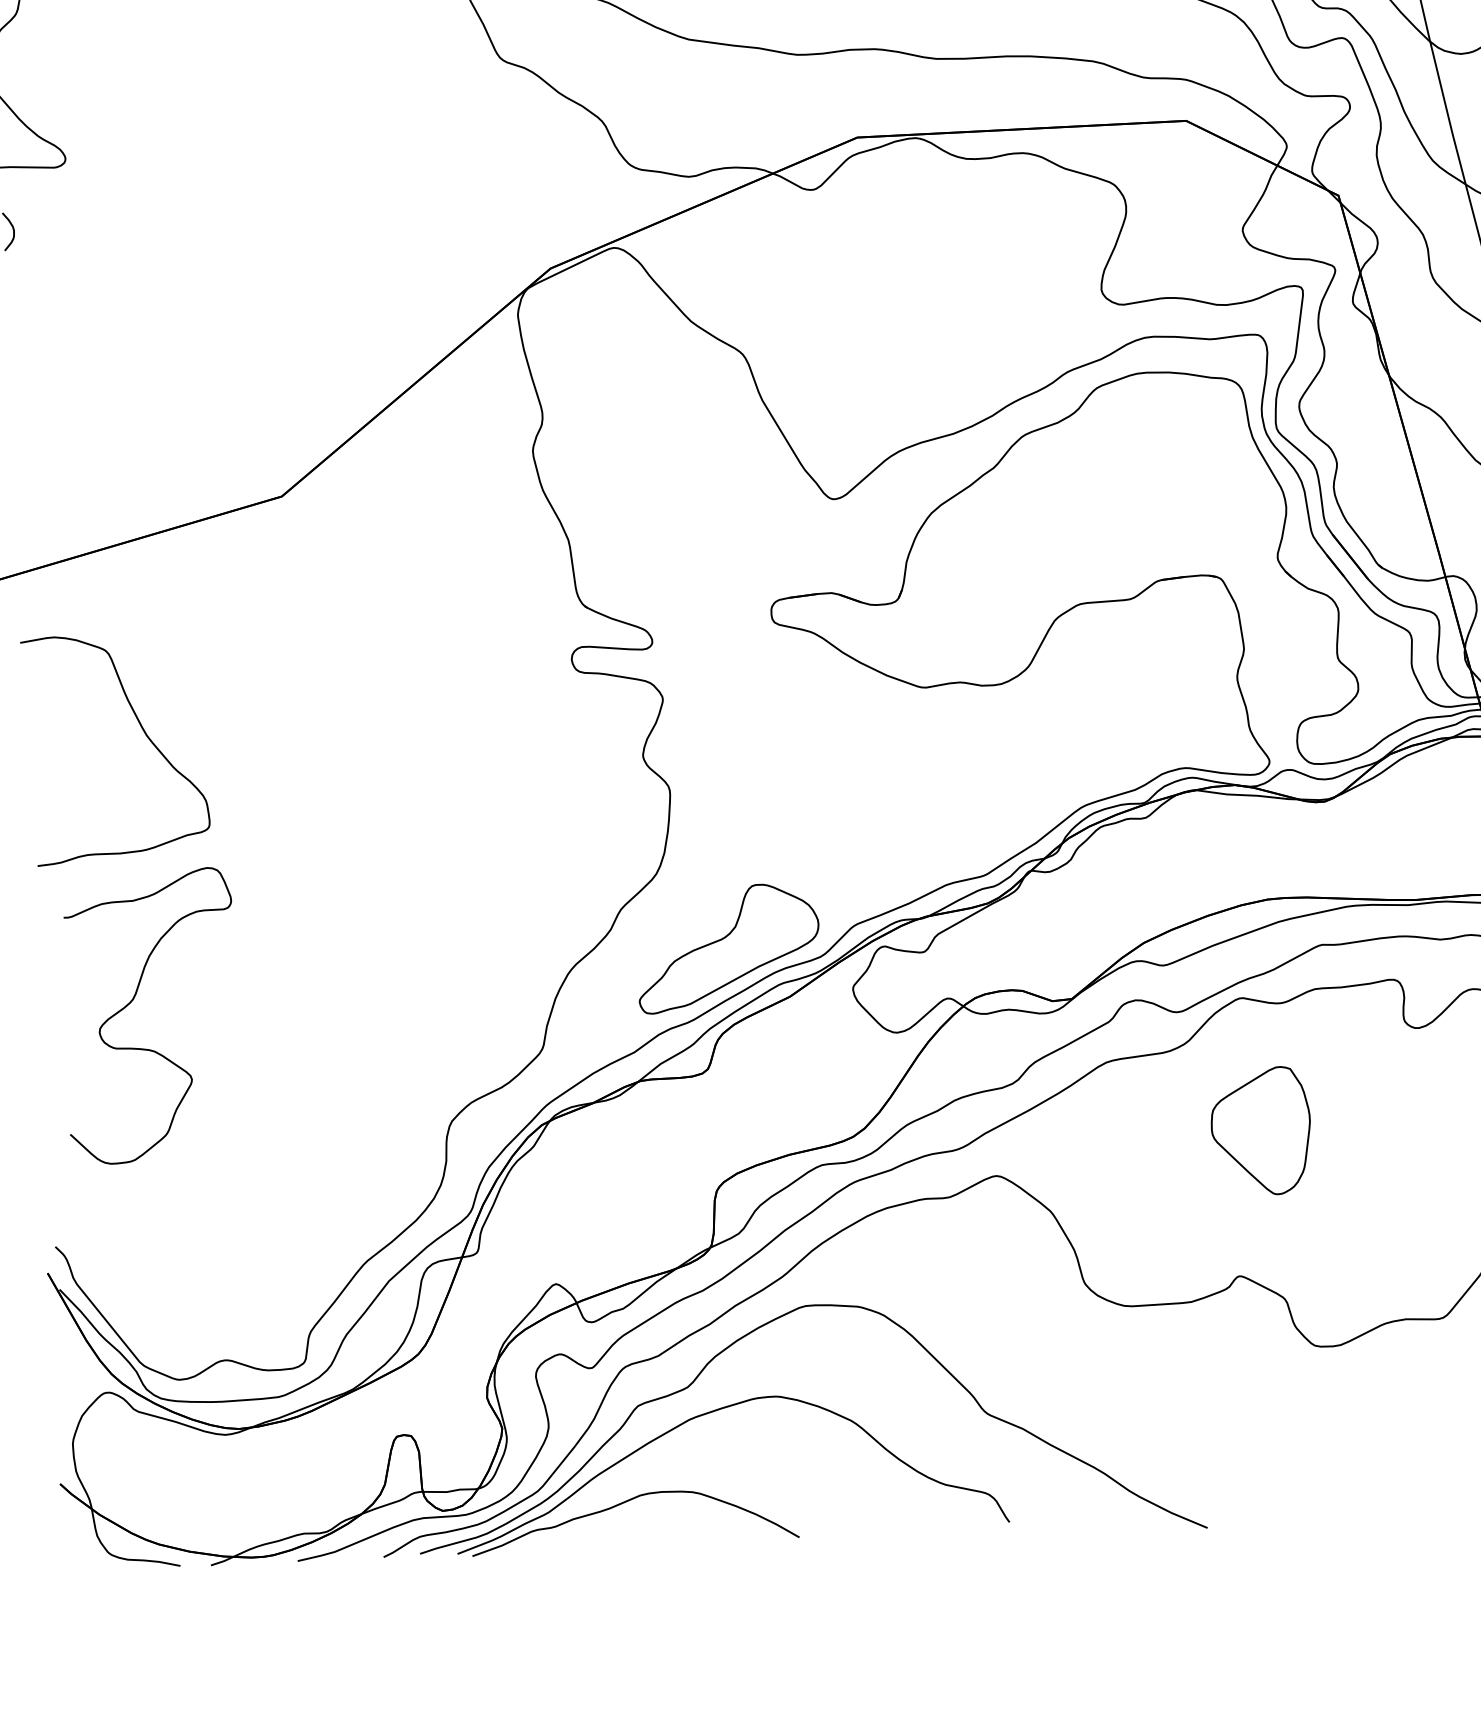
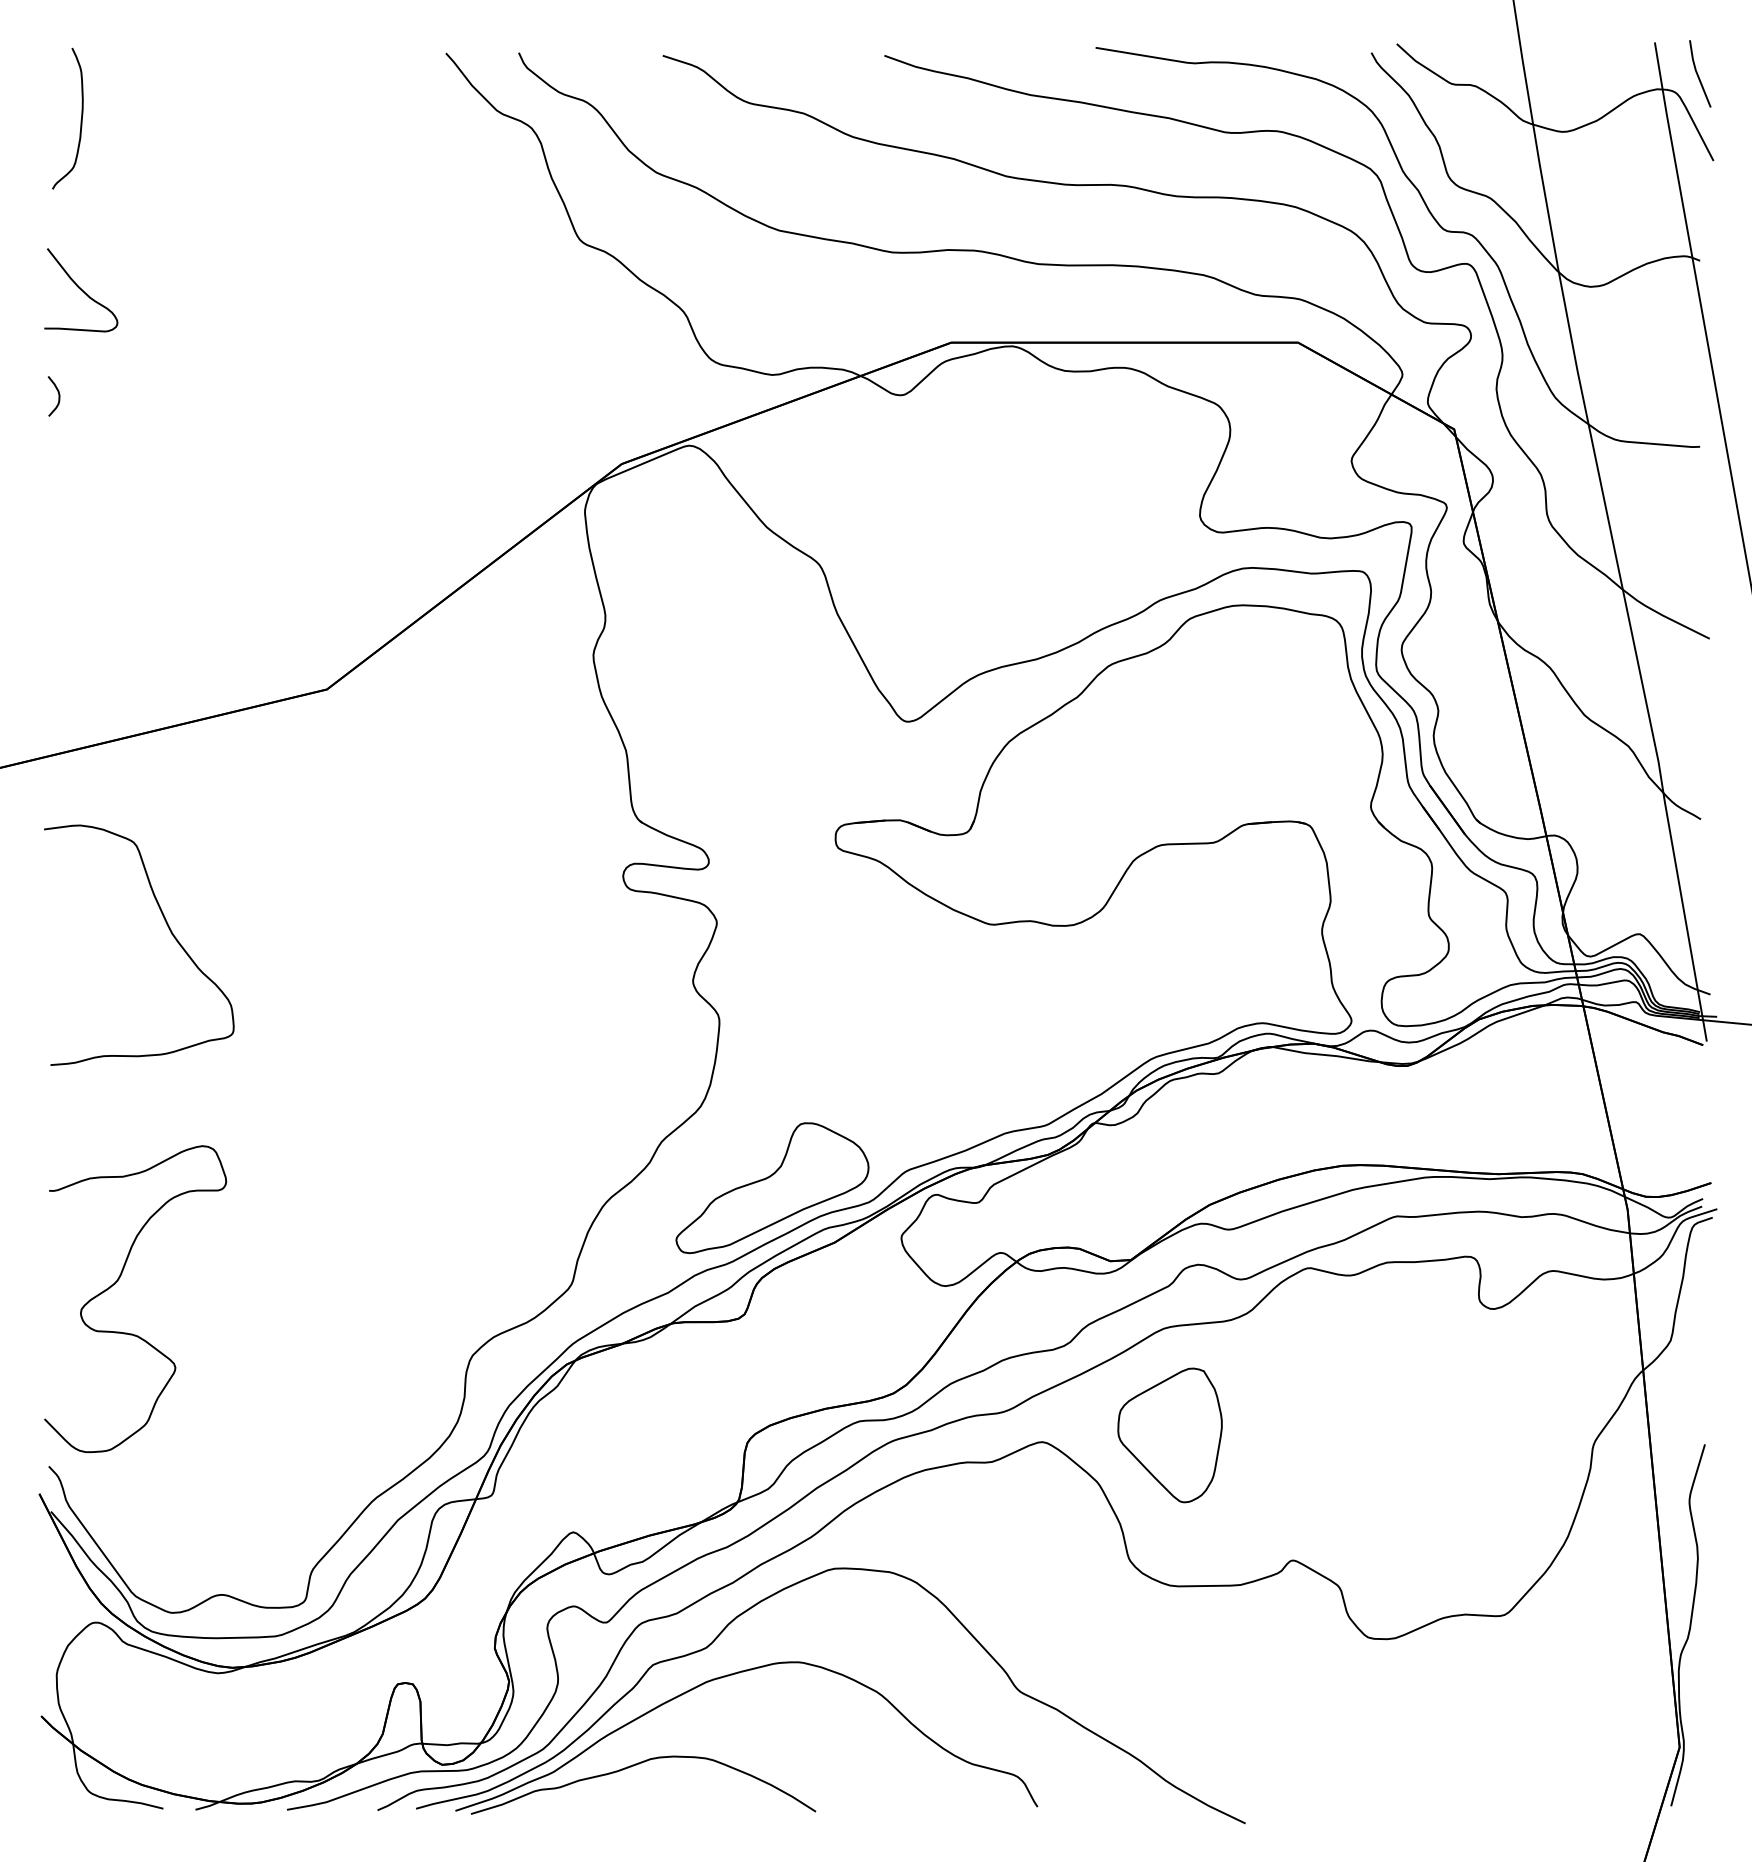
curve: (132, 1001) -> (117, 1282), moved
part: (1260, 1131) -> (1169, 1435), moved

